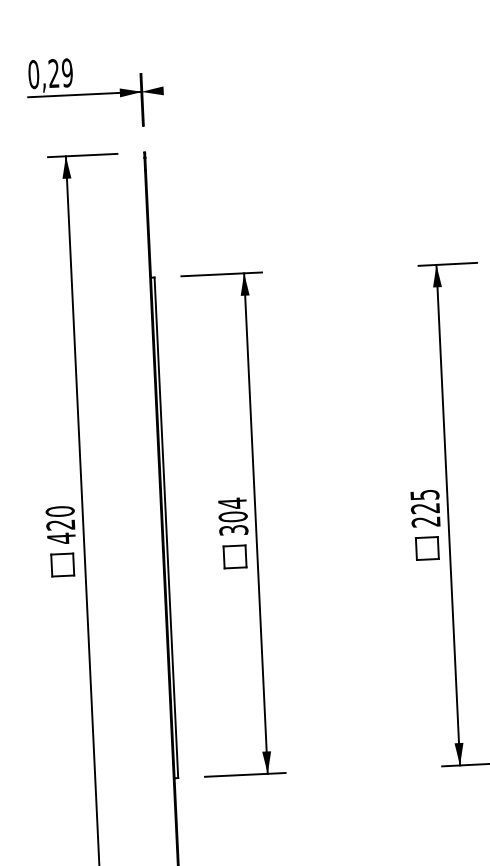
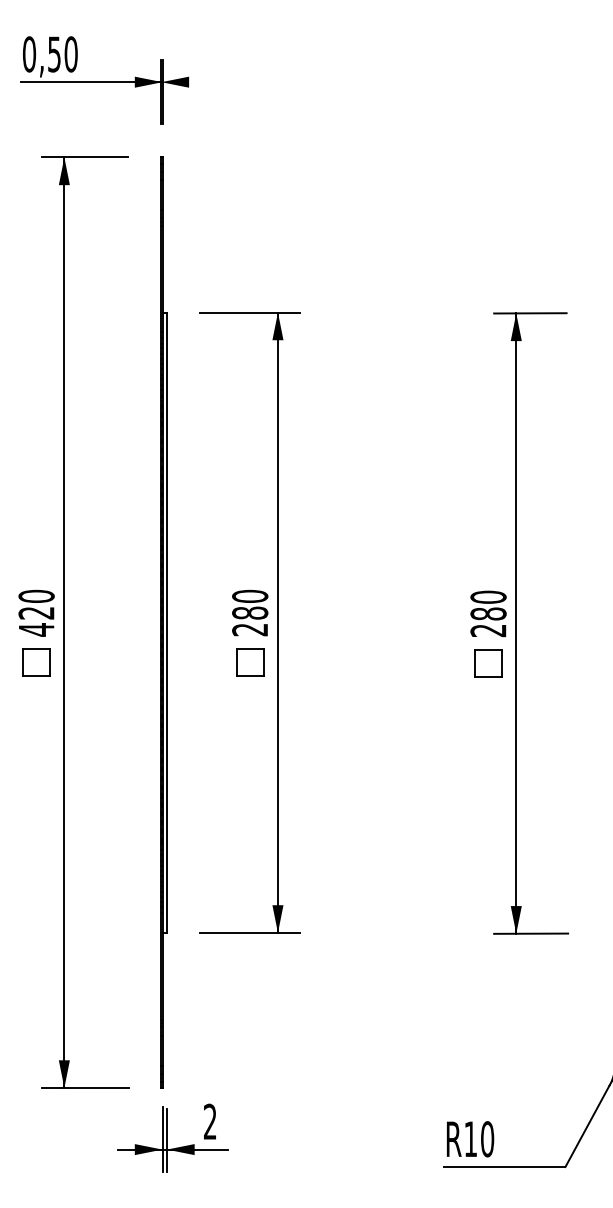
text: (60, 73) -> (62, 54), 0,29 -> 0,50
text: (425, 501) -> (488, 605), 225 -> 280
text: (233, 516) -> (250, 612), 304 -> 280

